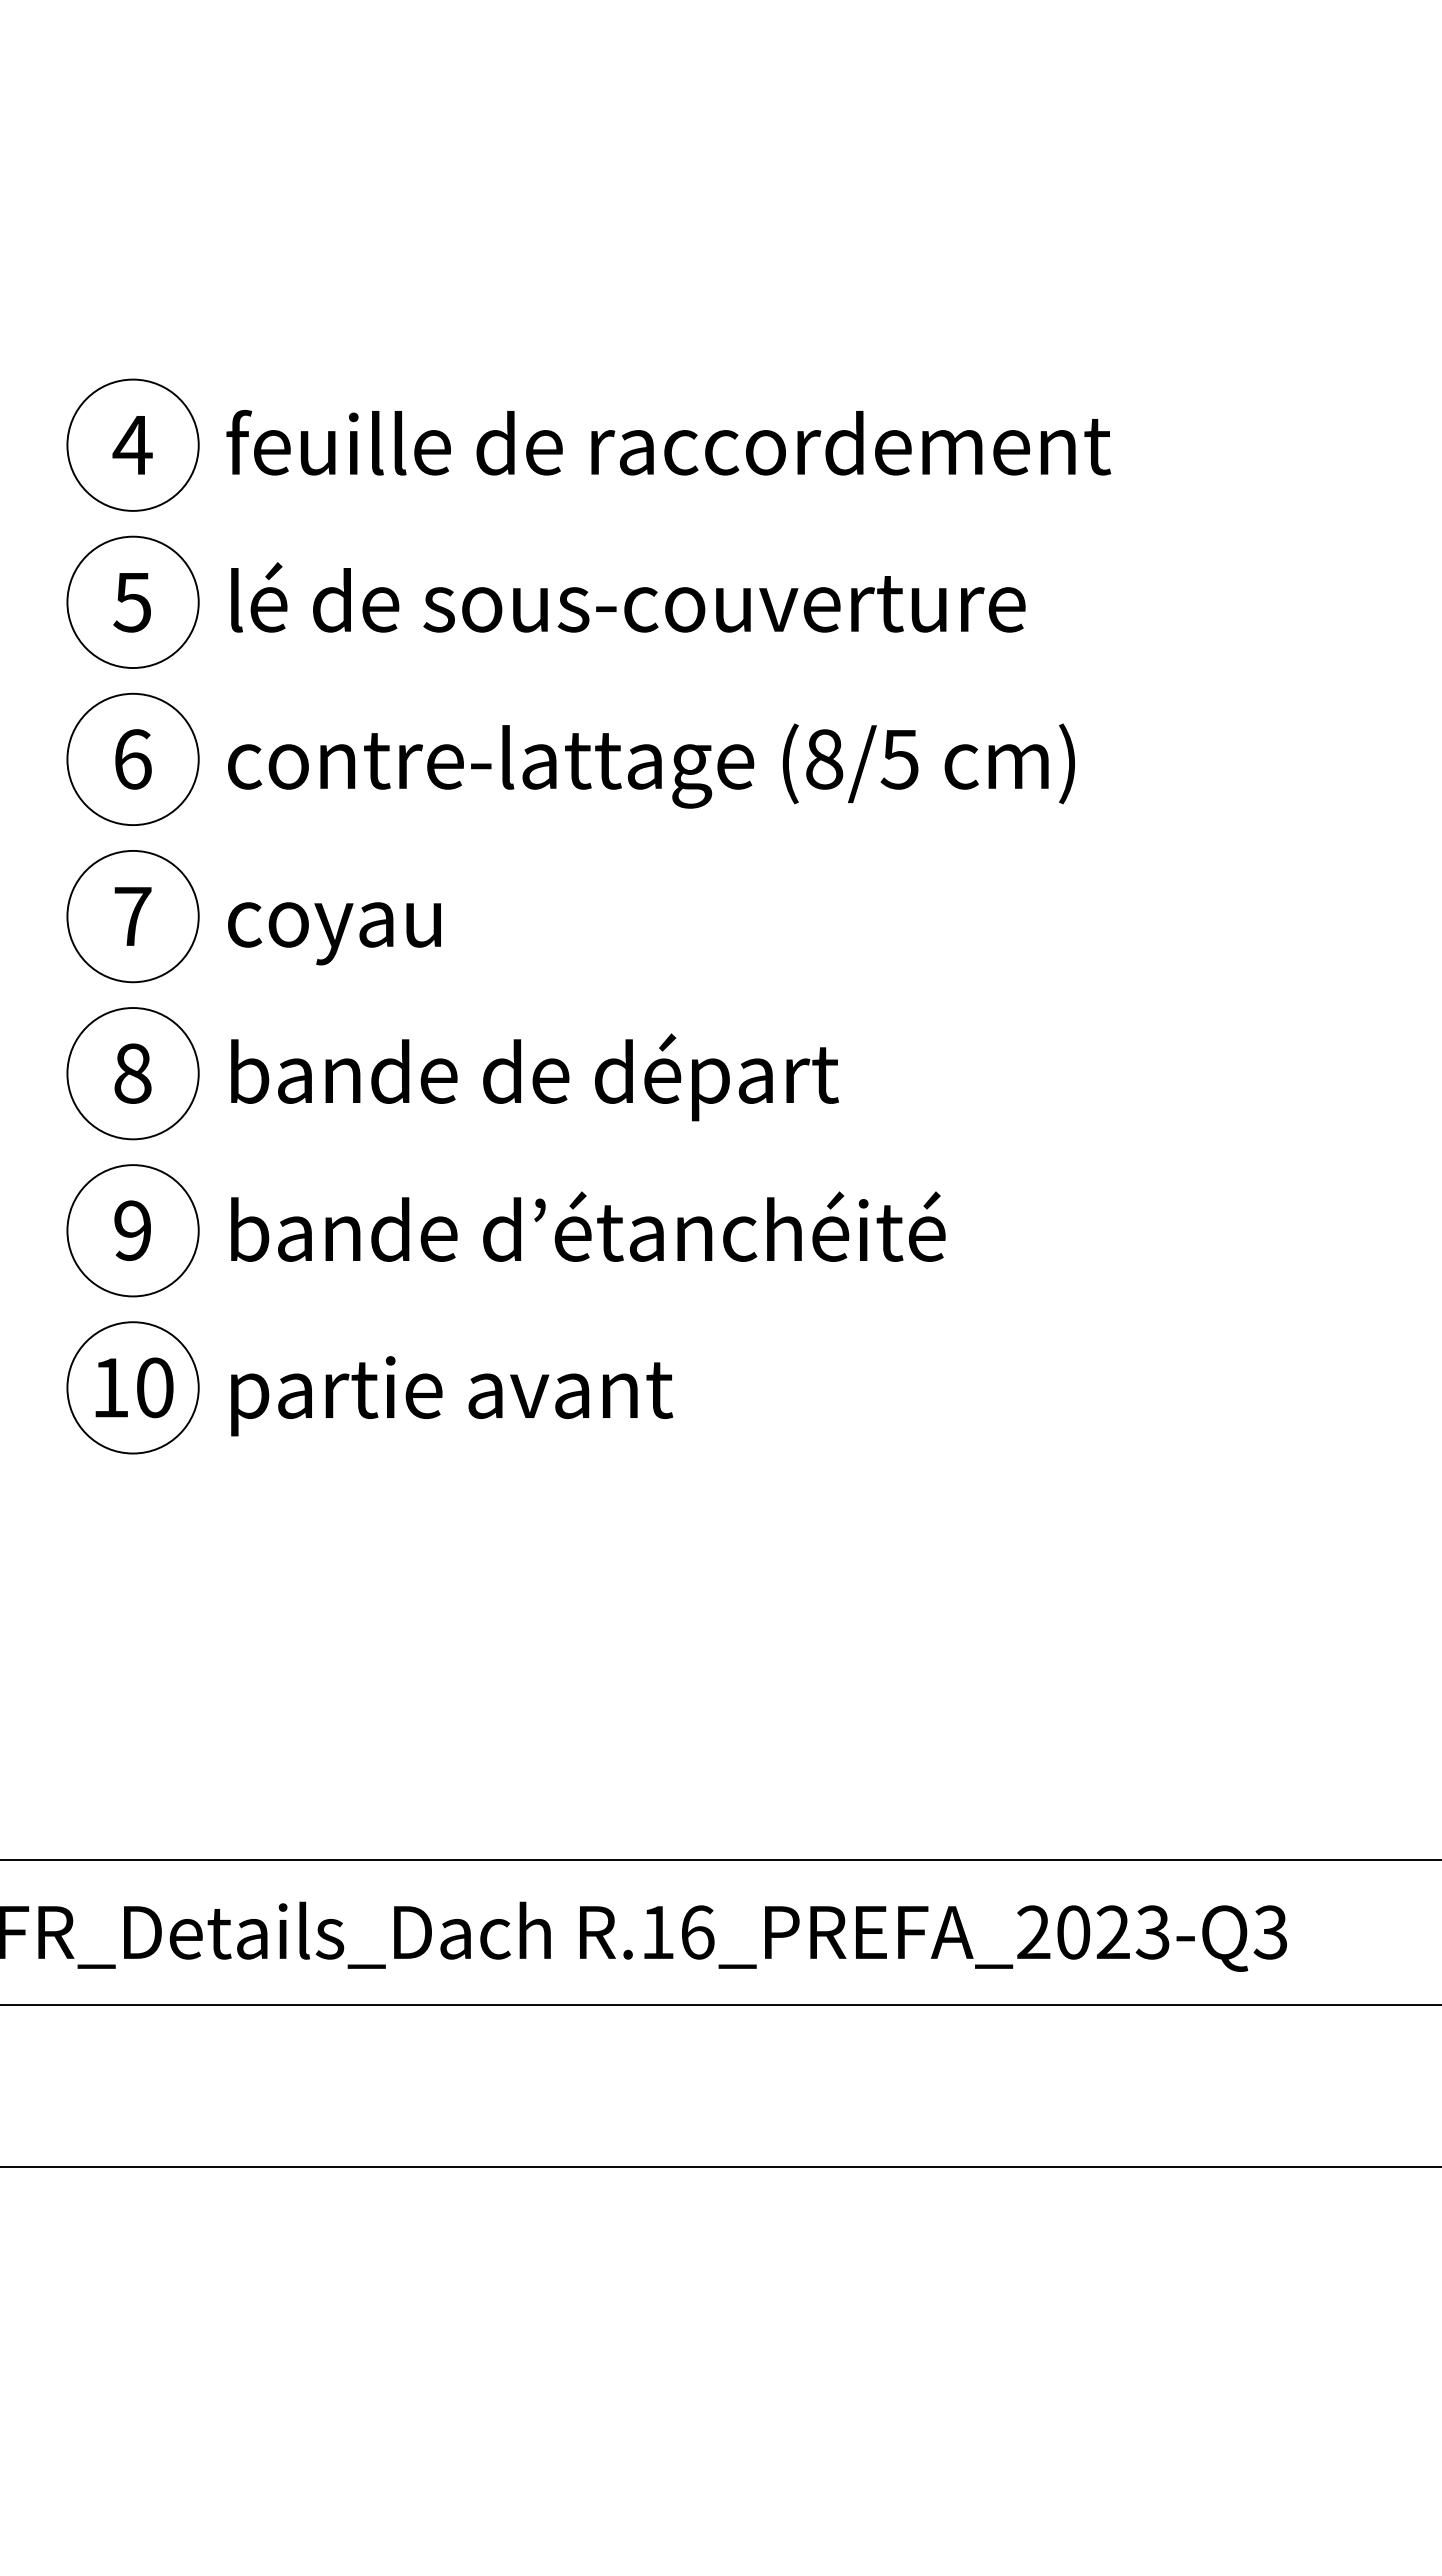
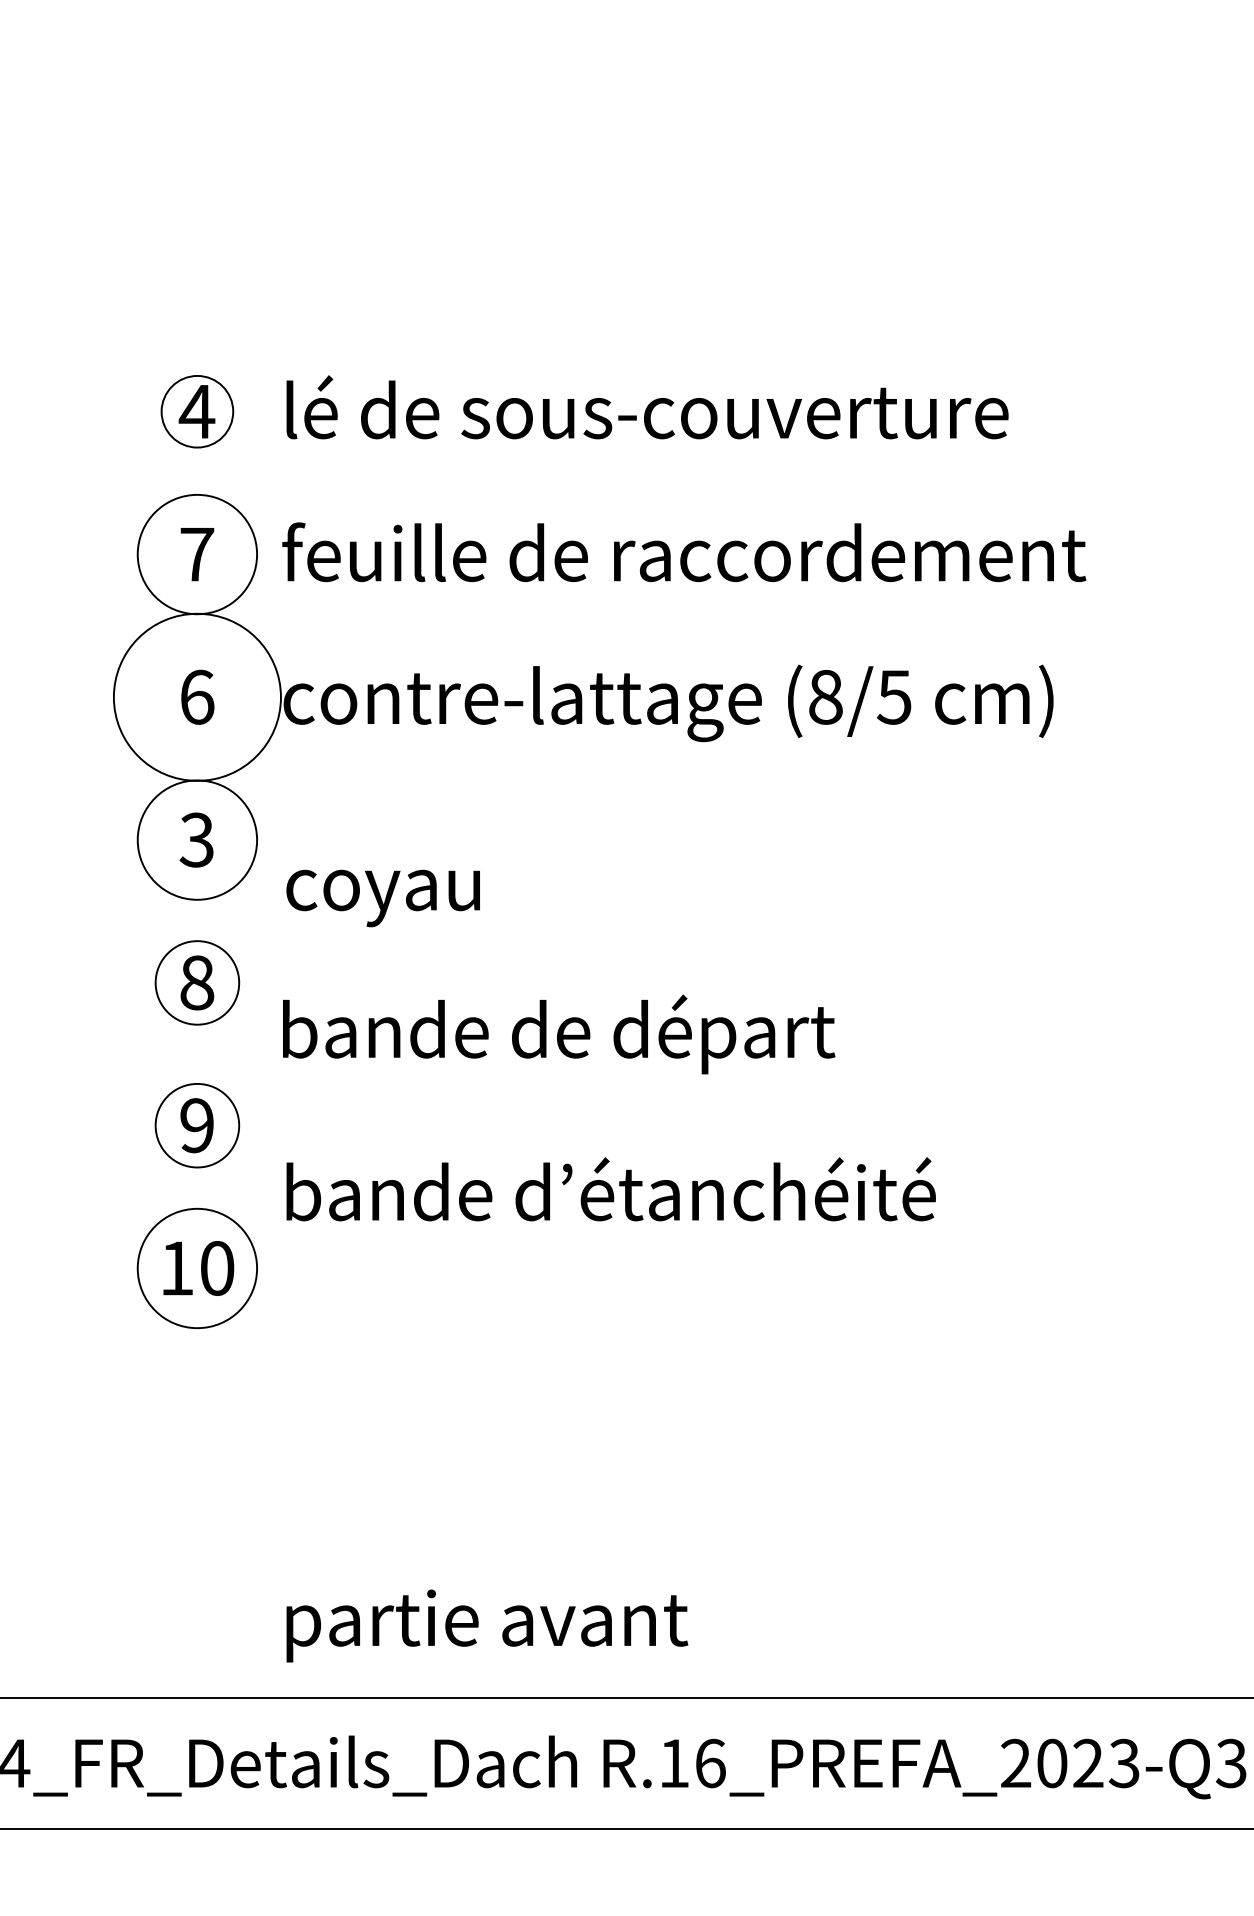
text: (668, 440) -> (684, 407), feuille de raccordement -> lé de sous-couverture
circle: (132, 444) -> (196, 411), size x0.6
text: (668, 597) -> (684, 550), lé de sous-couverture -> feuille de raccordement
text: (132, 602) -> (196, 554), 5 -> 7
circle: (132, 759) -> (196, 697), size x1.4
text: (132, 916) -> (196, 840), 7 -> 3
text: (334, 933) -> (383, 898), moved
circle: (132, 1073) -> (196, 982), size x0.7
text: (534, 1077) -> (558, 1034), moved
text: (588, 1226) -> (611, 1189), moved
circle: (132, 1230) -> (196, 1125), size x0.7
text: (452, 1396) -> (487, 1626), moved

